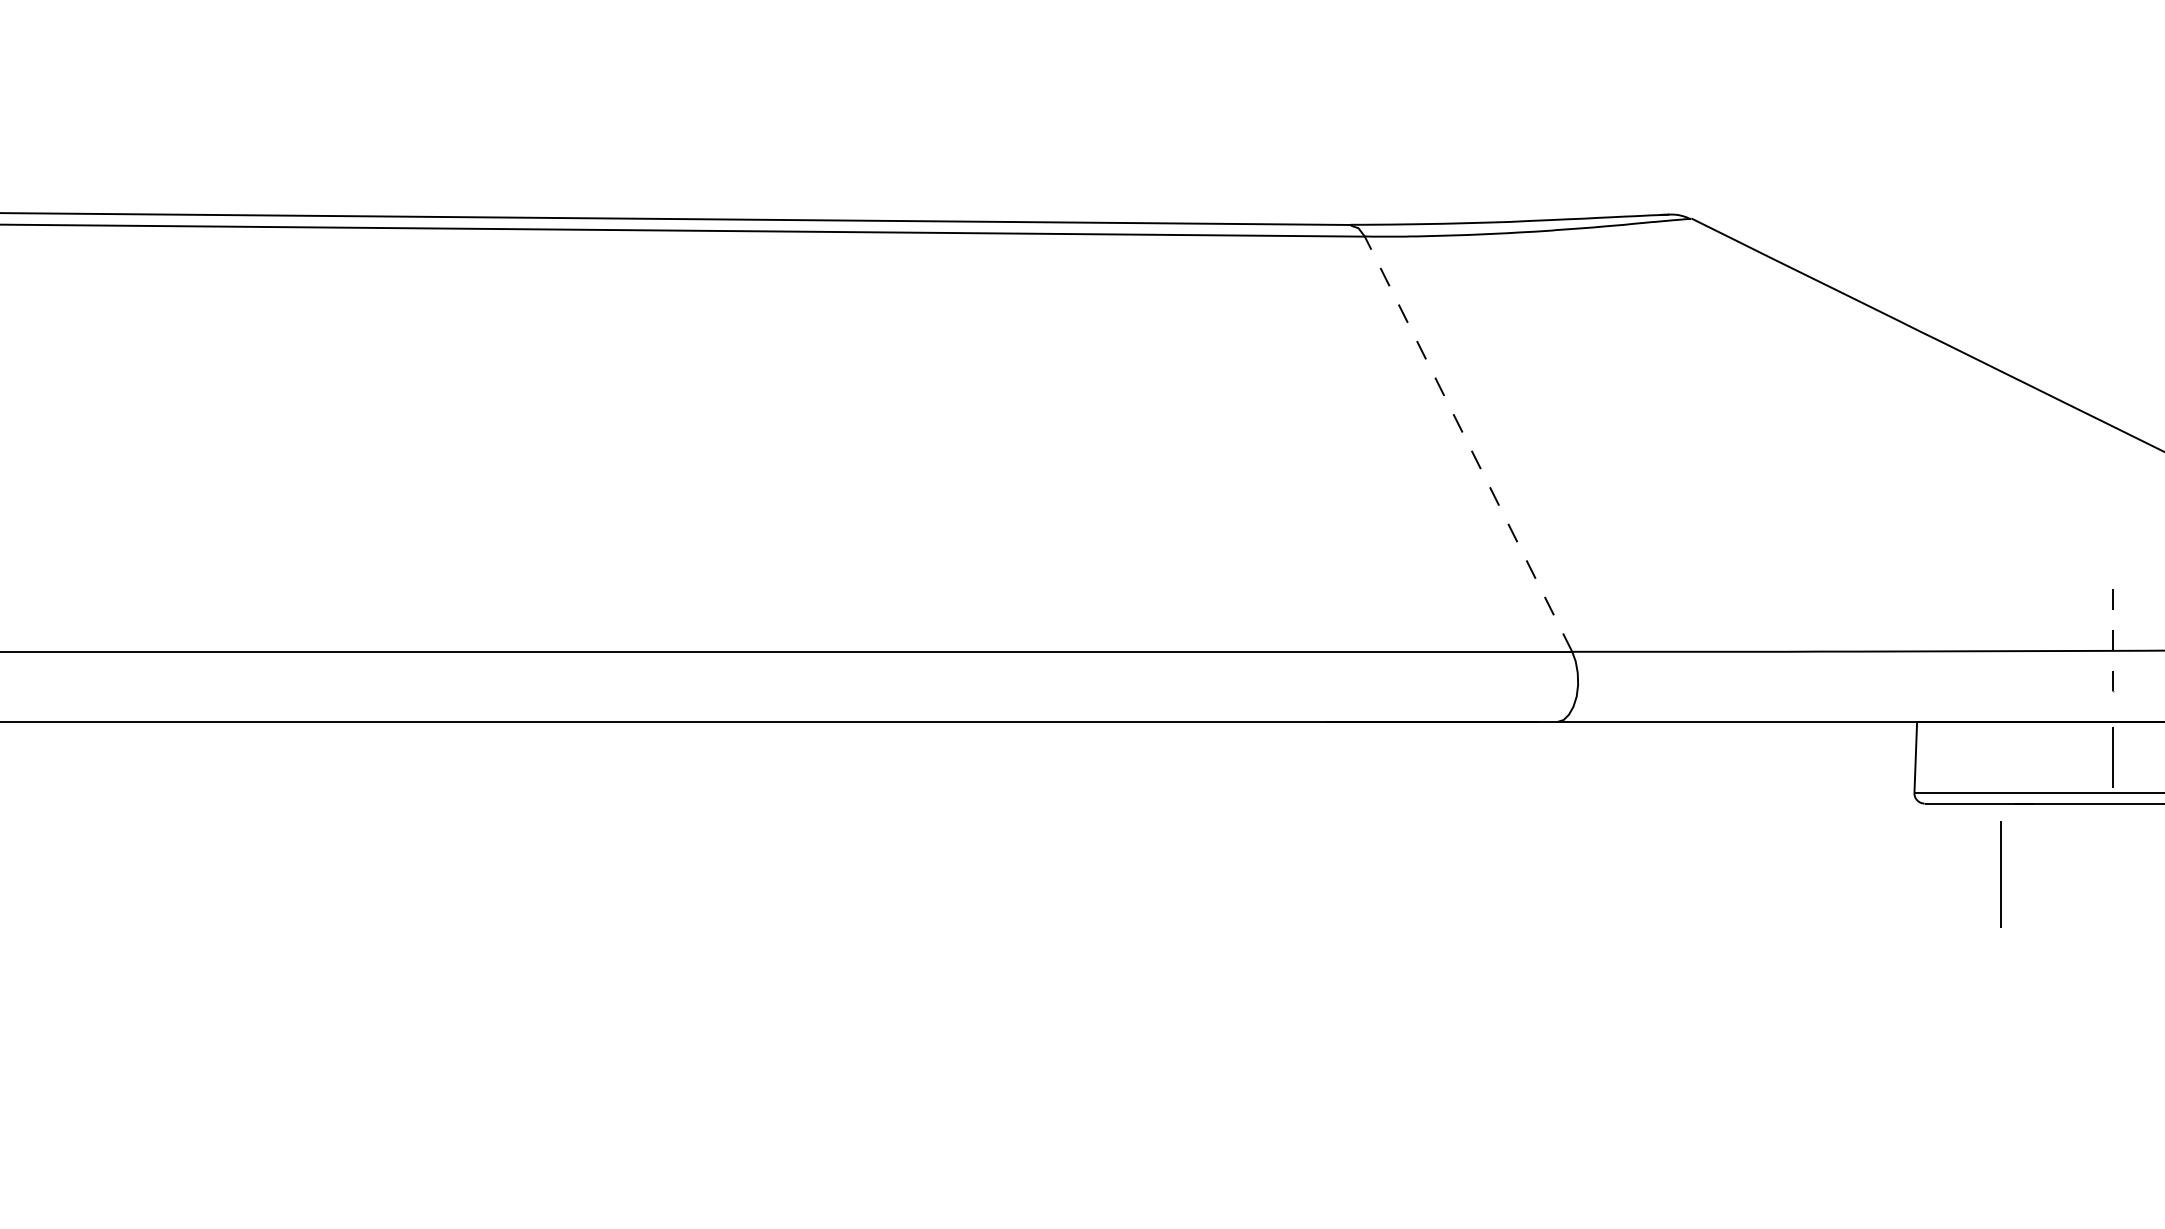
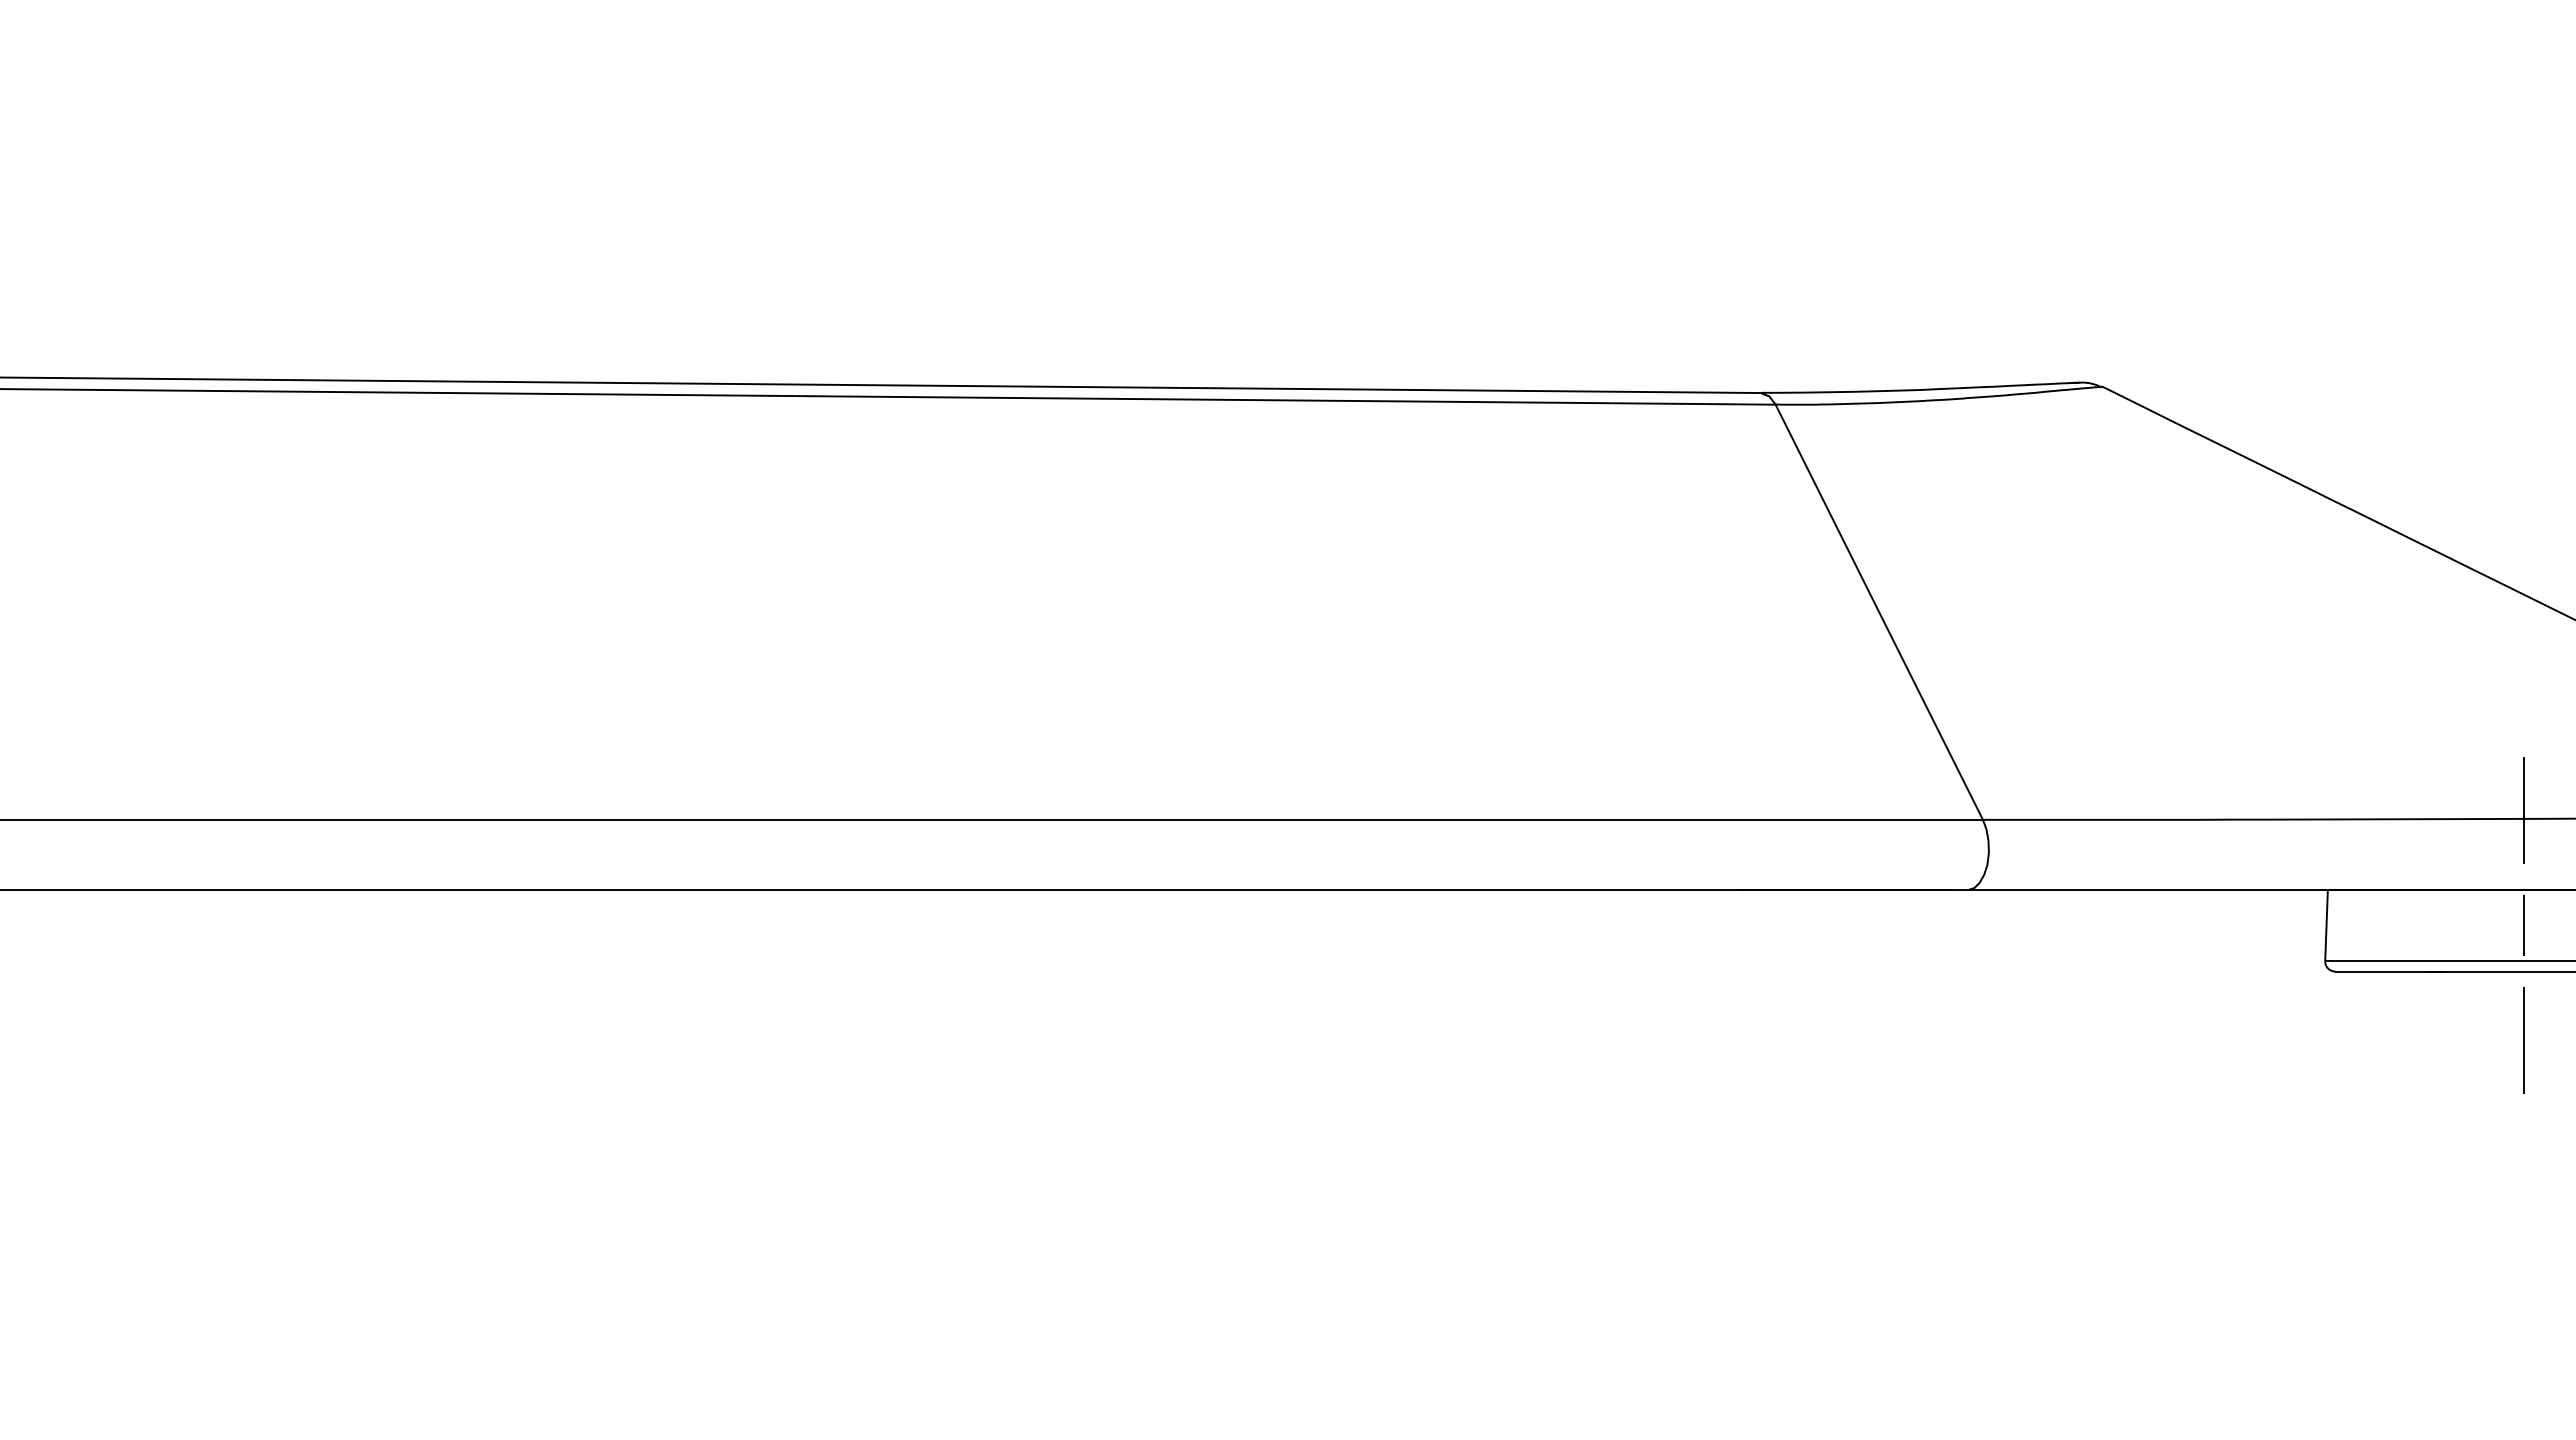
line: (1468, 444) -> (1879, 612), dashed -> solid
line: (2113, 643) -> (2524, 811), dashed -> solid
line: (2000, 874) -> (2523, 1040), moved

